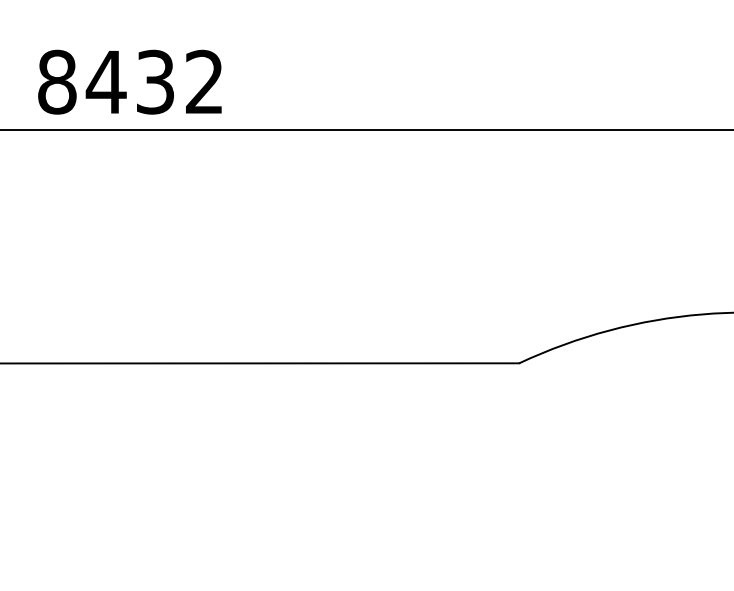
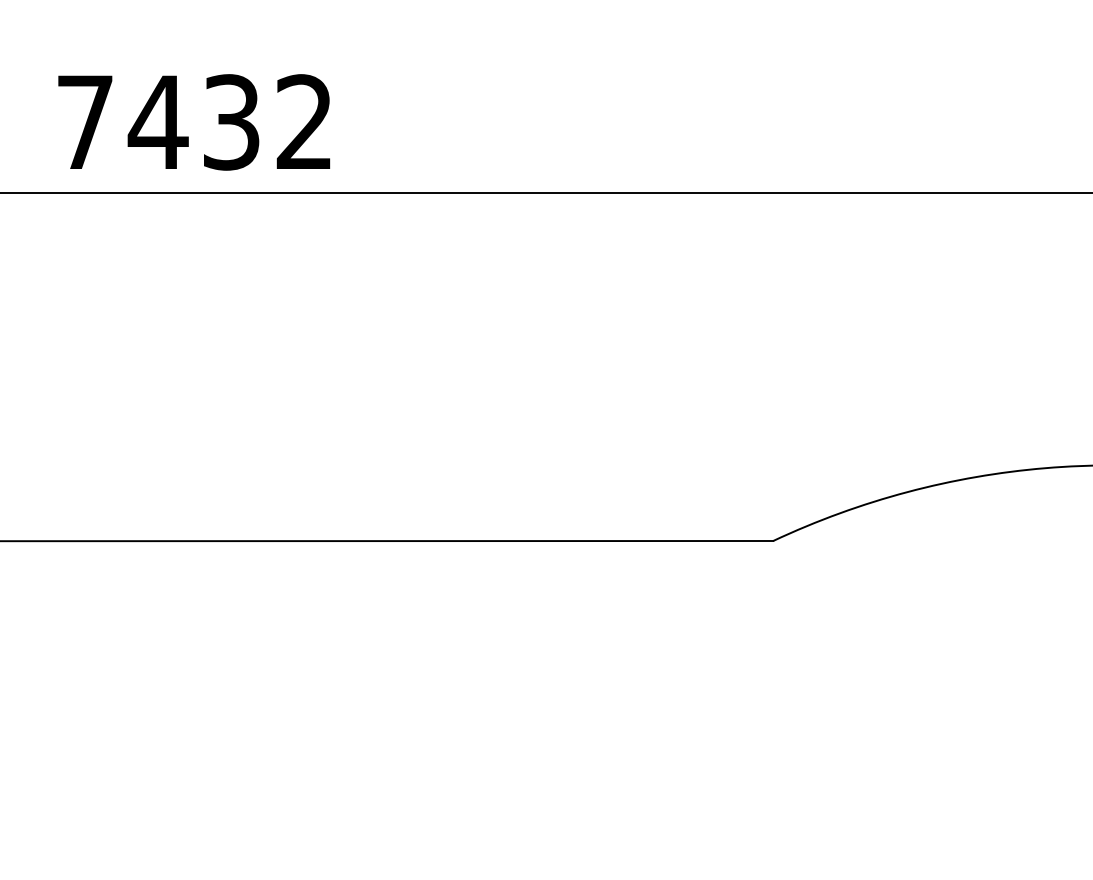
text: (57, 81) -> (85, 121), 8432 -> 7432

